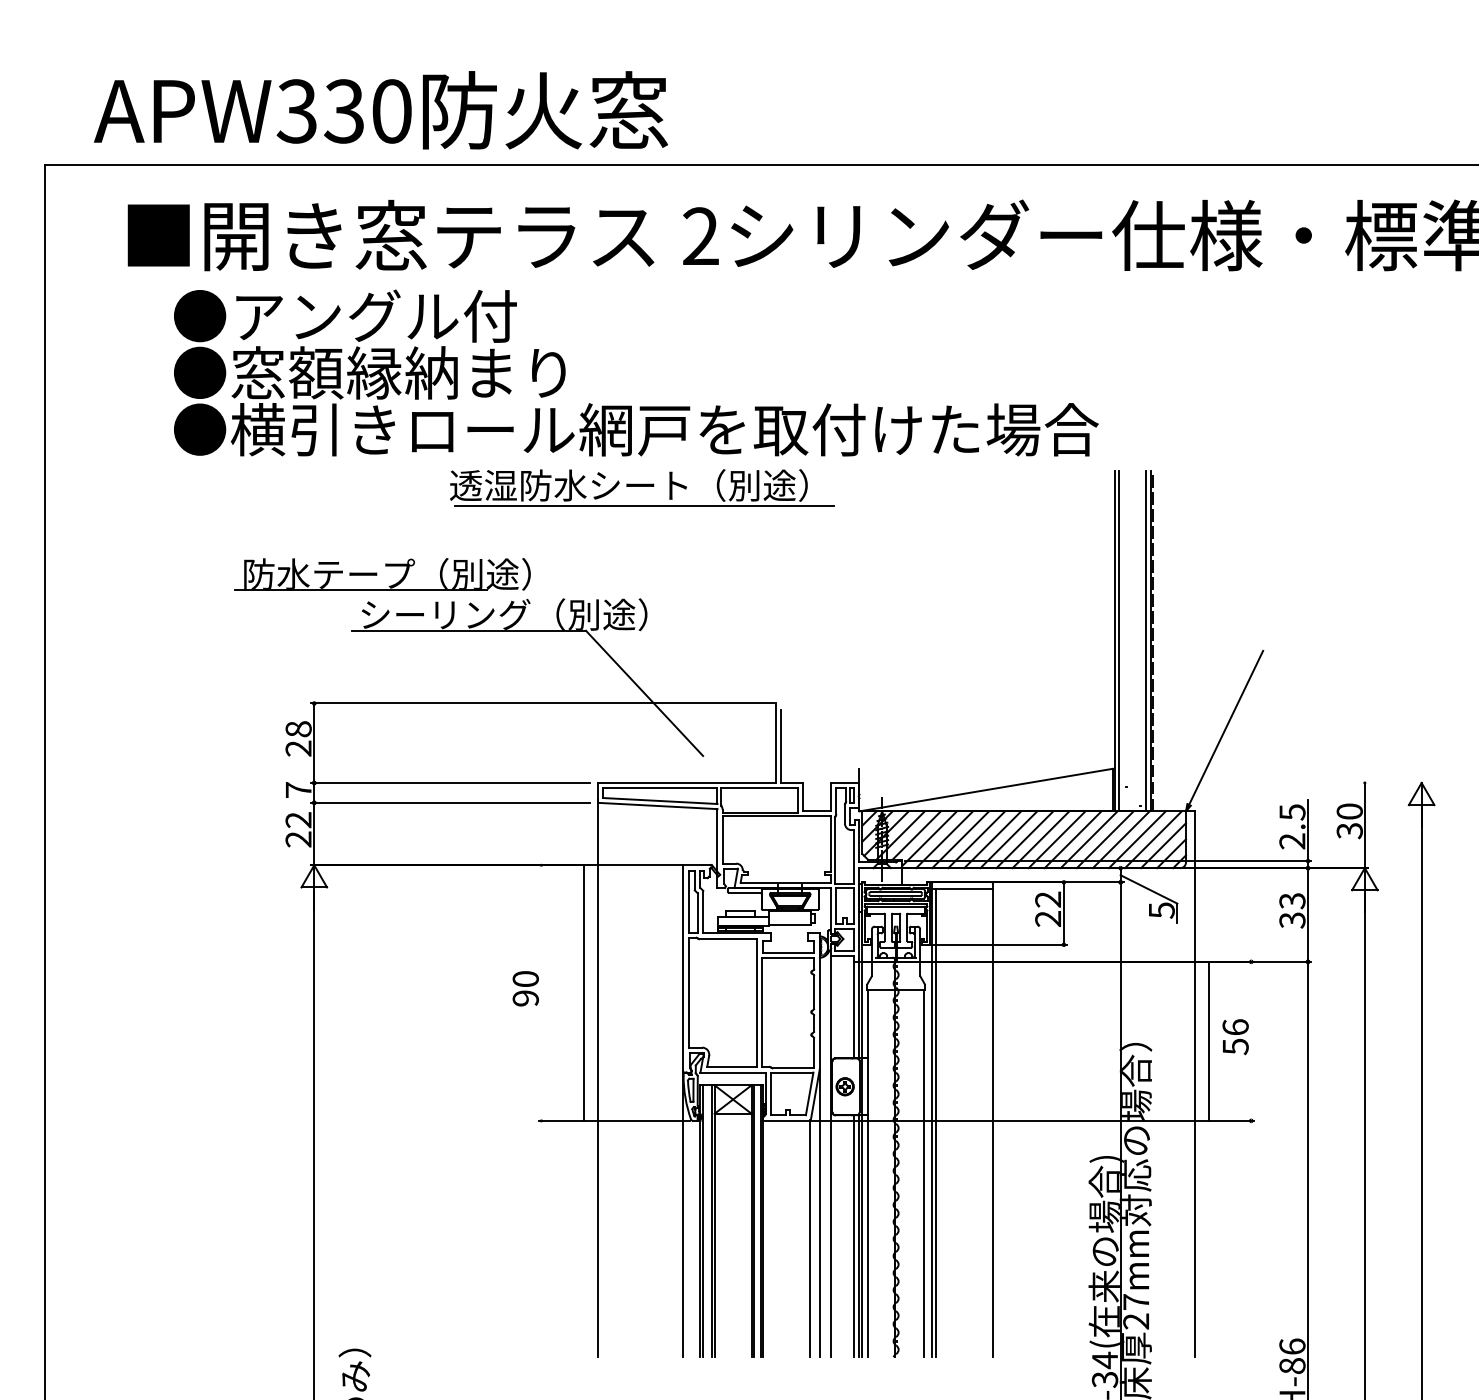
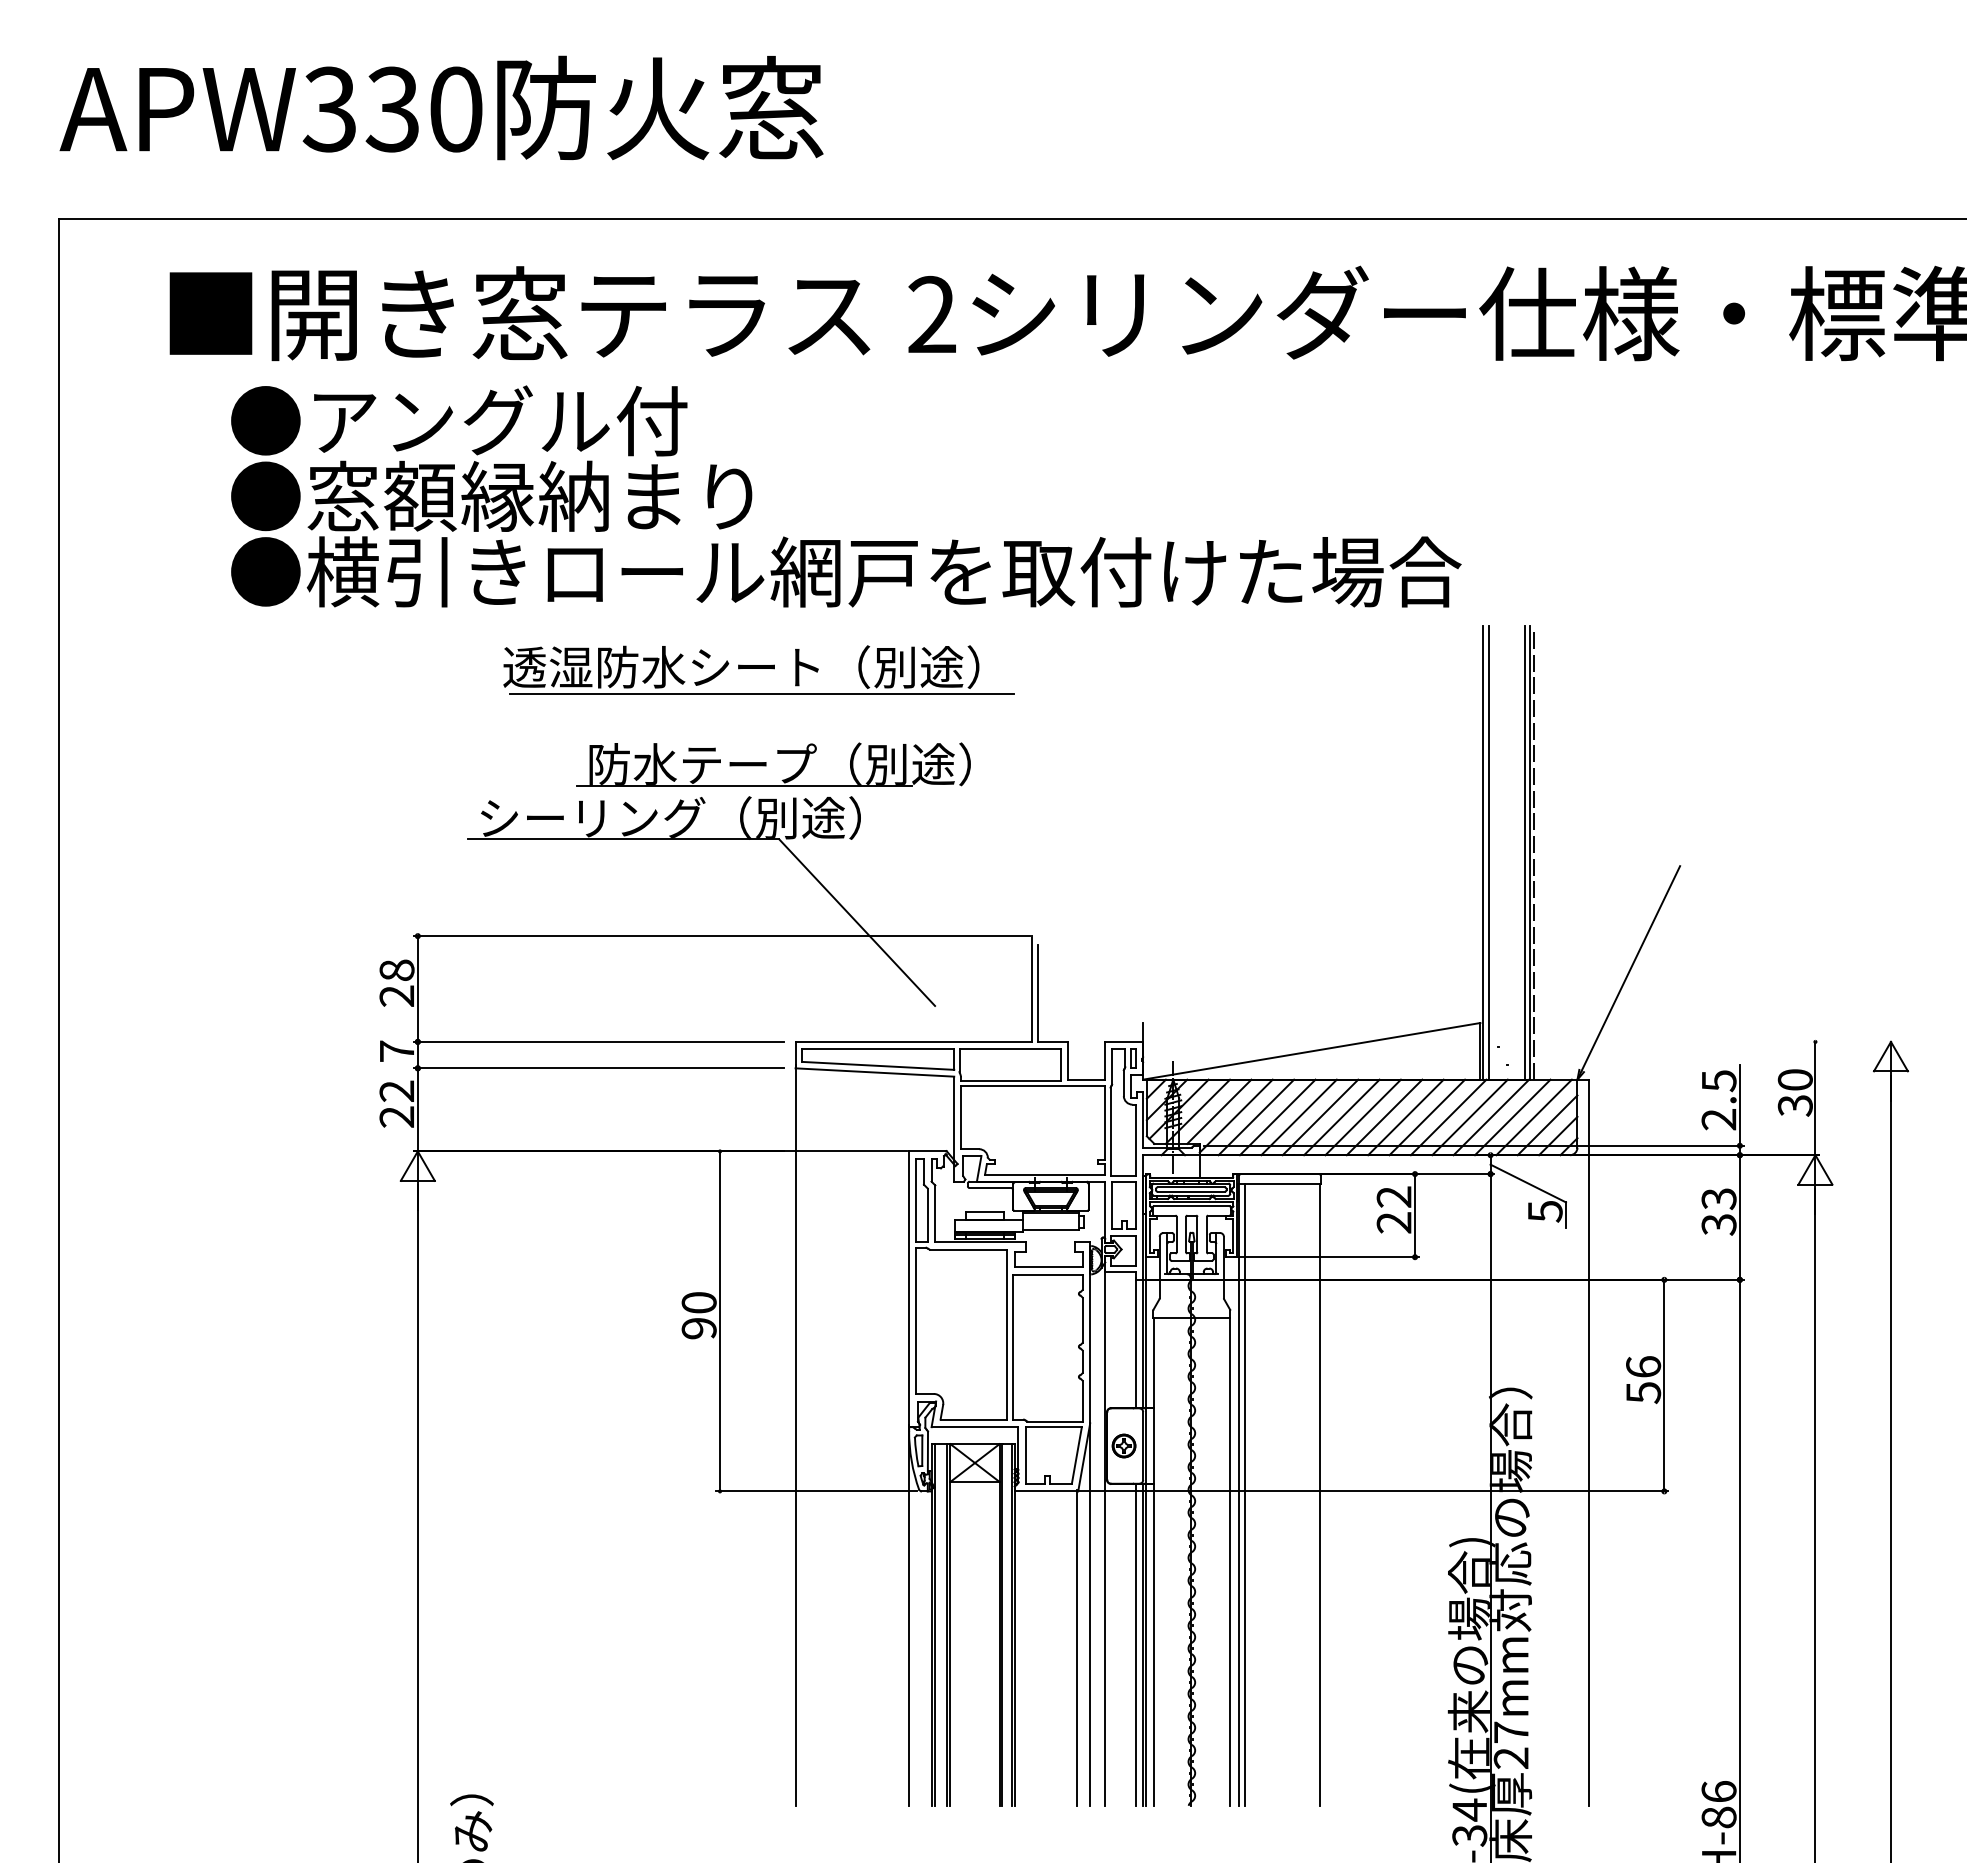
text: (380, 109) -> (441, 107), moved
part: (641, 487) -> (758, 669), moved
part: (377, 574) -> (766, 764), moved
line: (583, 993) -> (720, 1321), moved
line: (1209, 1041) -> (1664, 1385), moved

